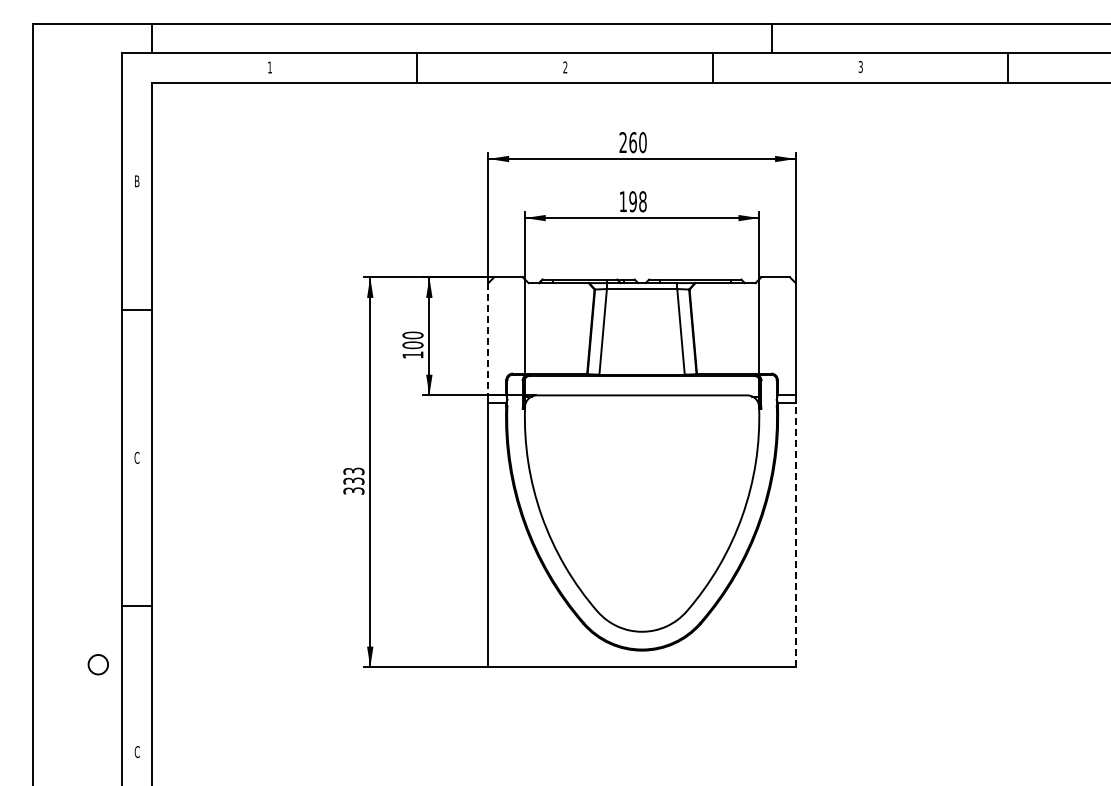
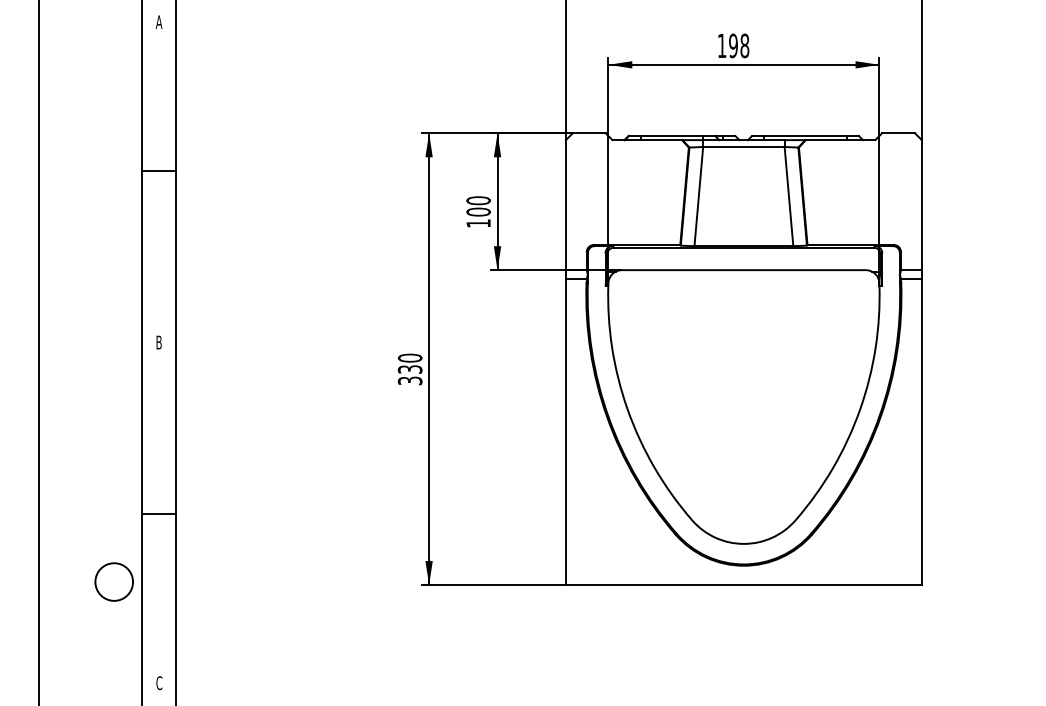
text: (136, 181) -> (158, 22), B -> A
line: (488, 339) -> (566, 205), dashed -> solid
text: (136, 457) -> (158, 342), C -> B
text: (353, 471) -> (409, 358), 333 -> 330
line: (795, 535) -> (921, 432), dashed -> solid
circle: (98, 664) -> (114, 581), size x1.67

